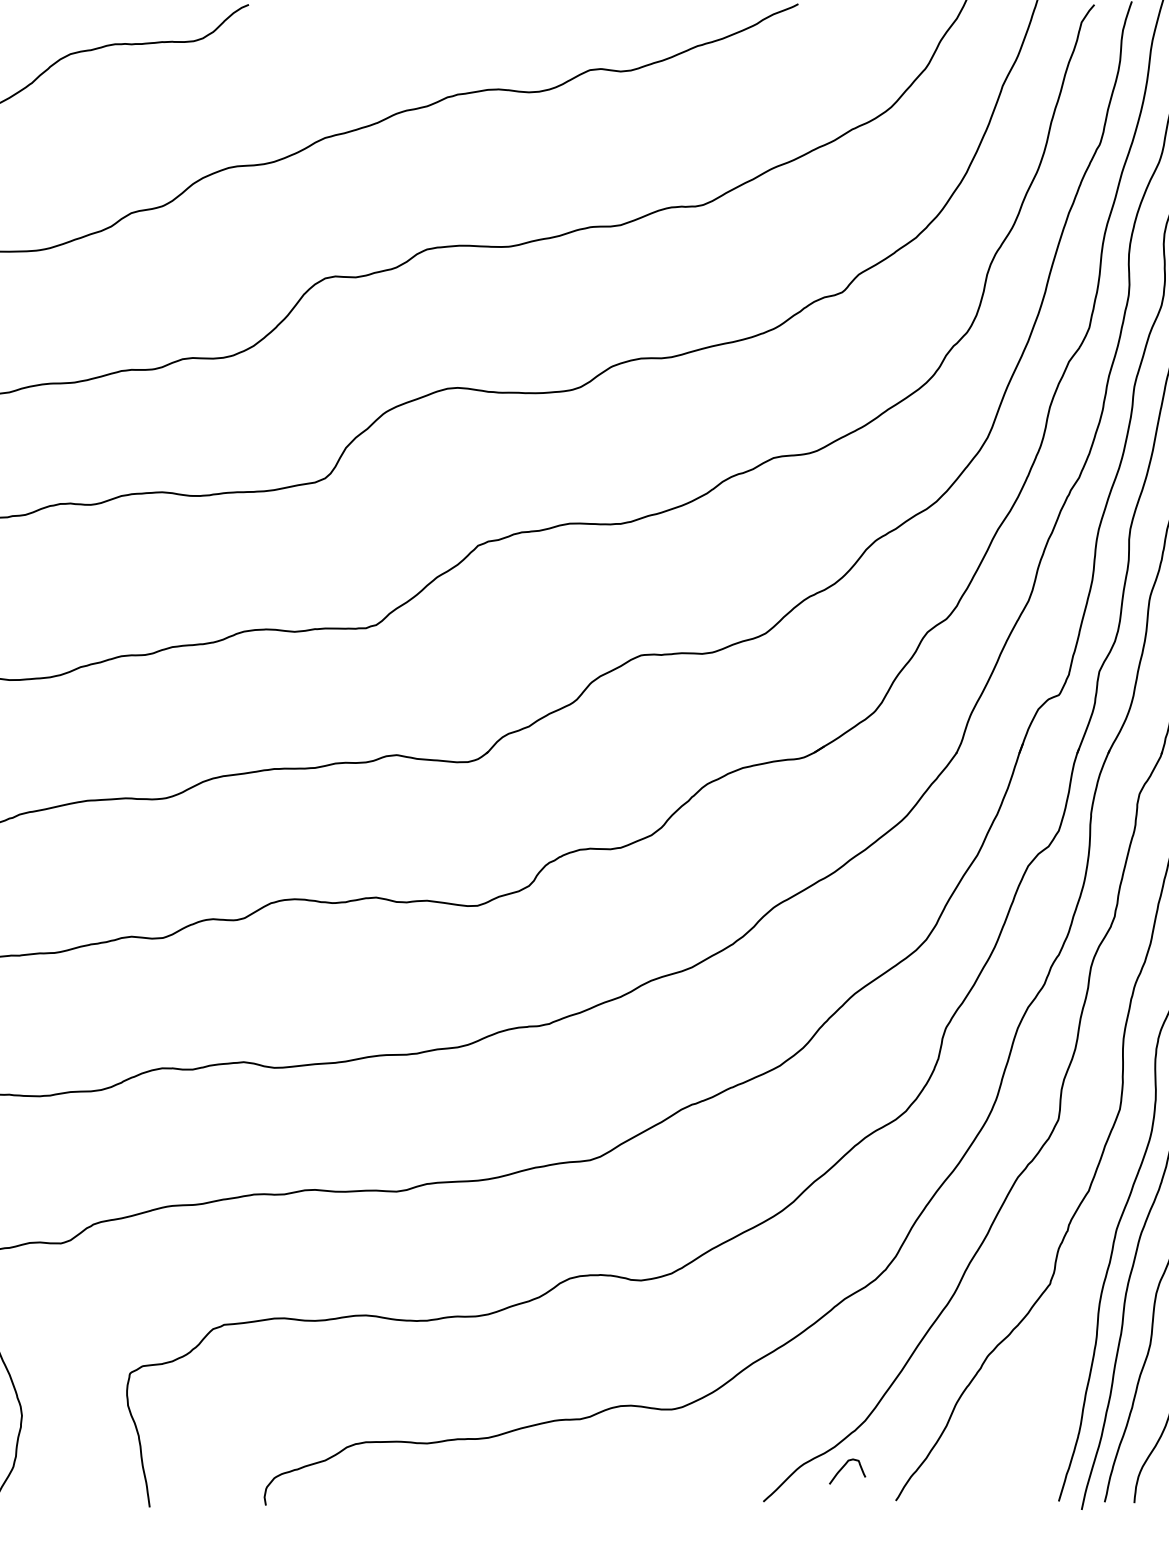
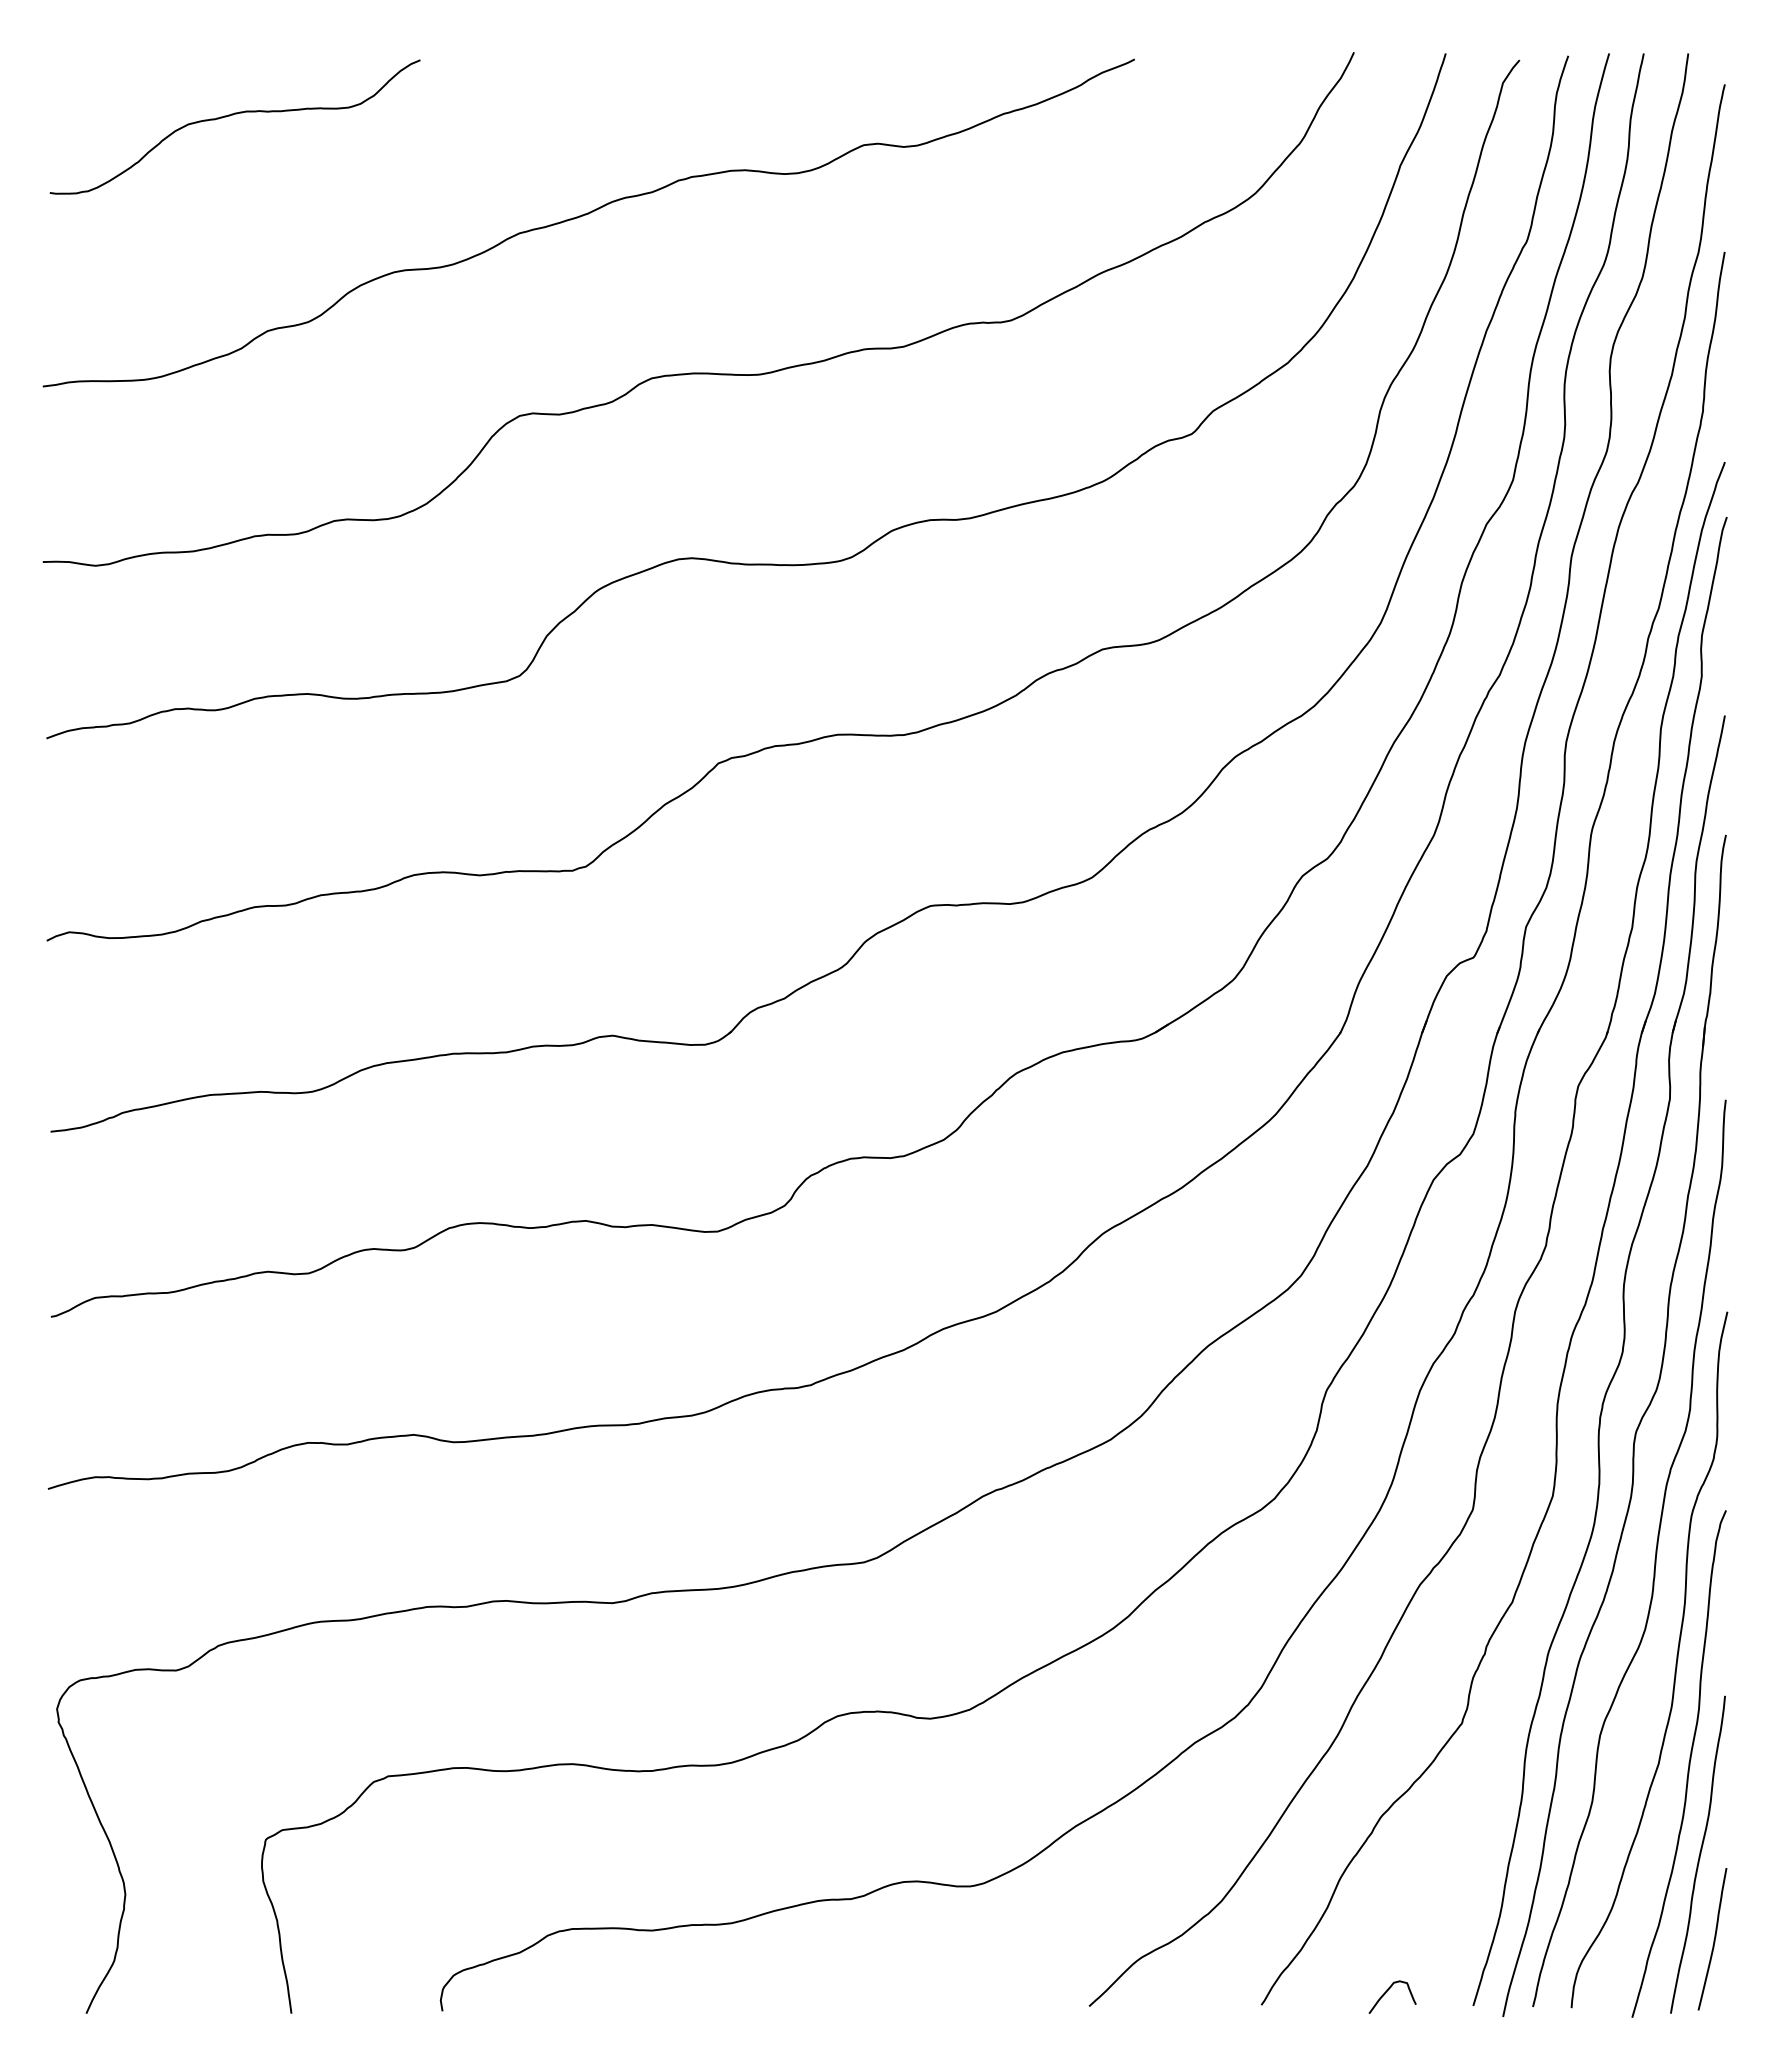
curve: (843, 1467) -> (1387, 1991), moved

